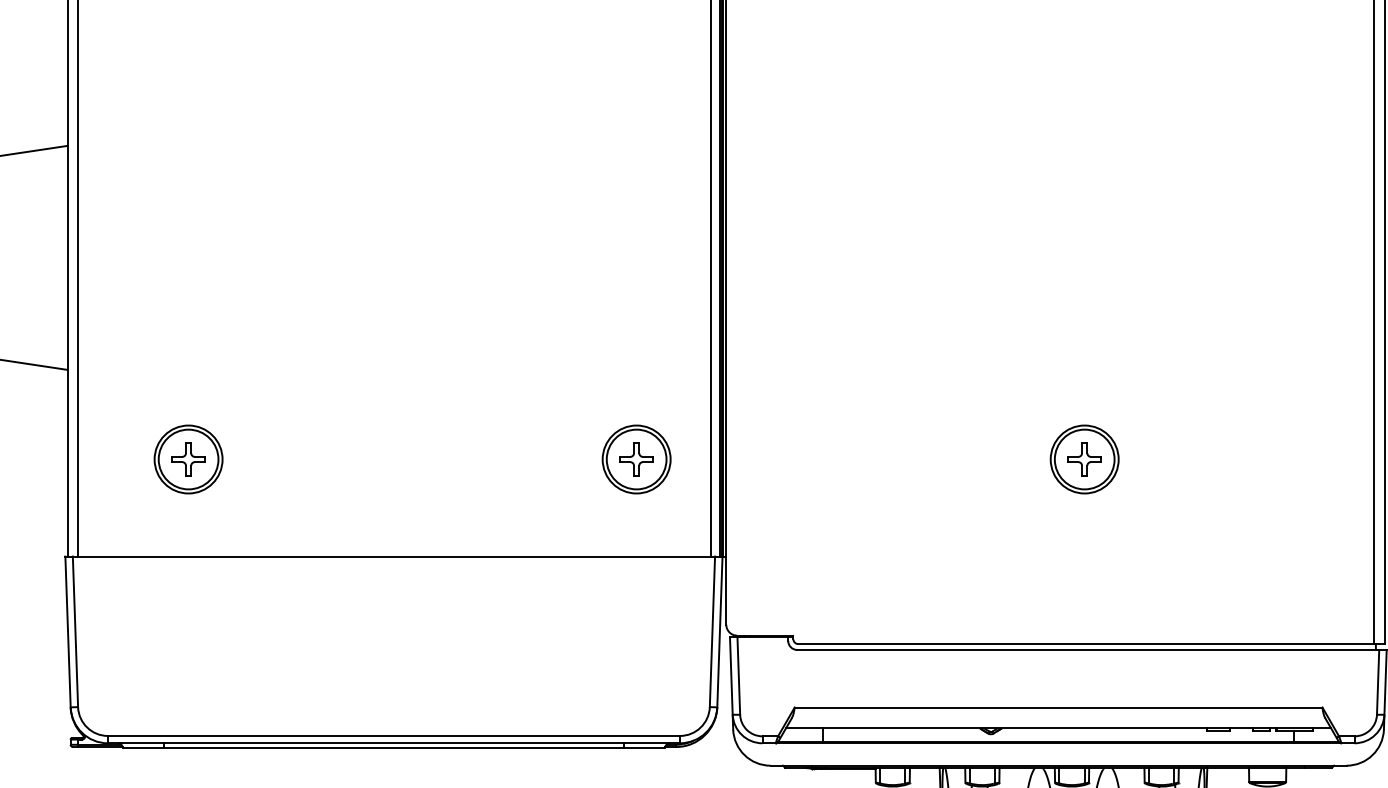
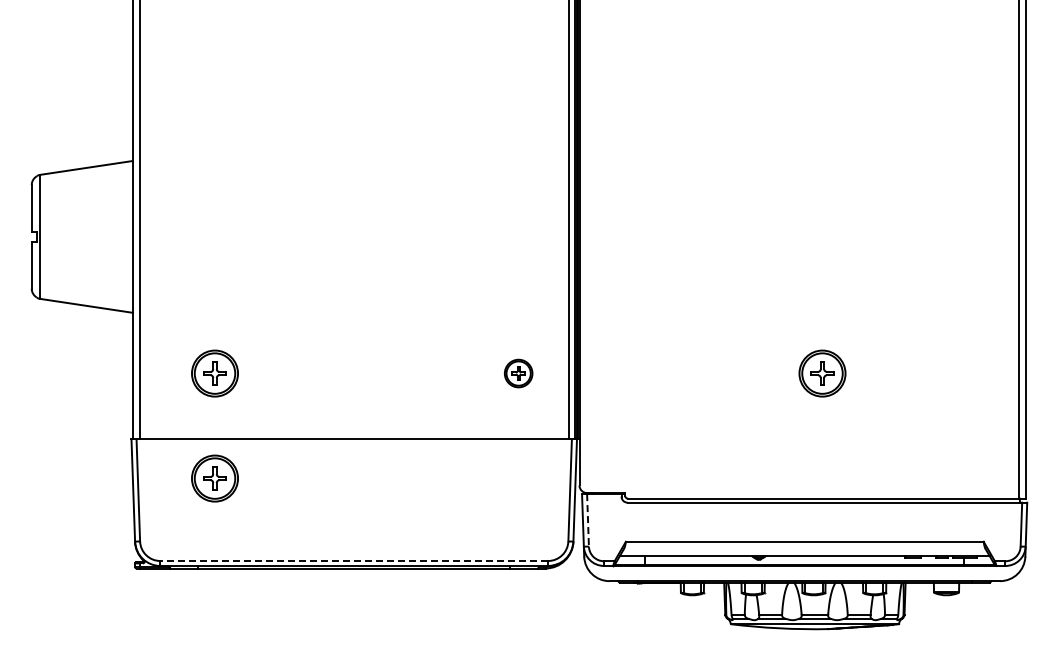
part: (636, 459) -> (518, 373), size x0.6
part: (187, 614) -> (214, 478), added
line: (739, 676) -> (588, 520), solid -> dashed
line: (394, 736) -> (354, 561), solid -> dashed

